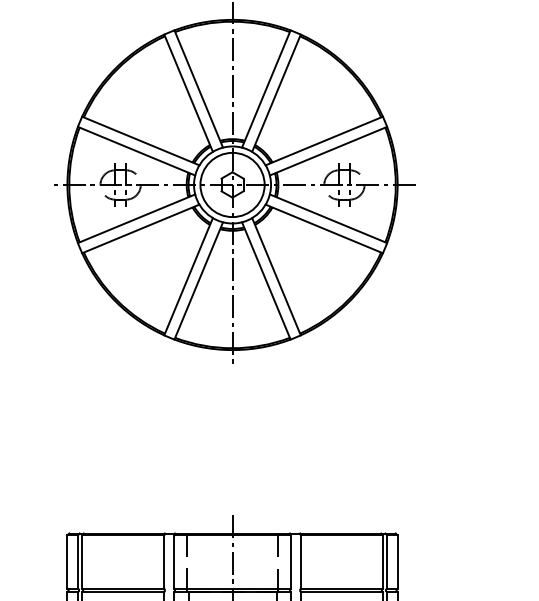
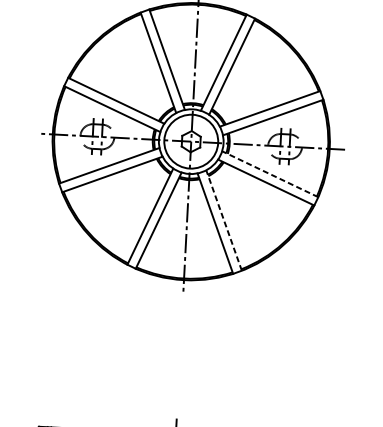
line: (328, 218) -> (270, 174), solid -> dashed
line: (276, 276) -> (224, 220), solid -> dashed

